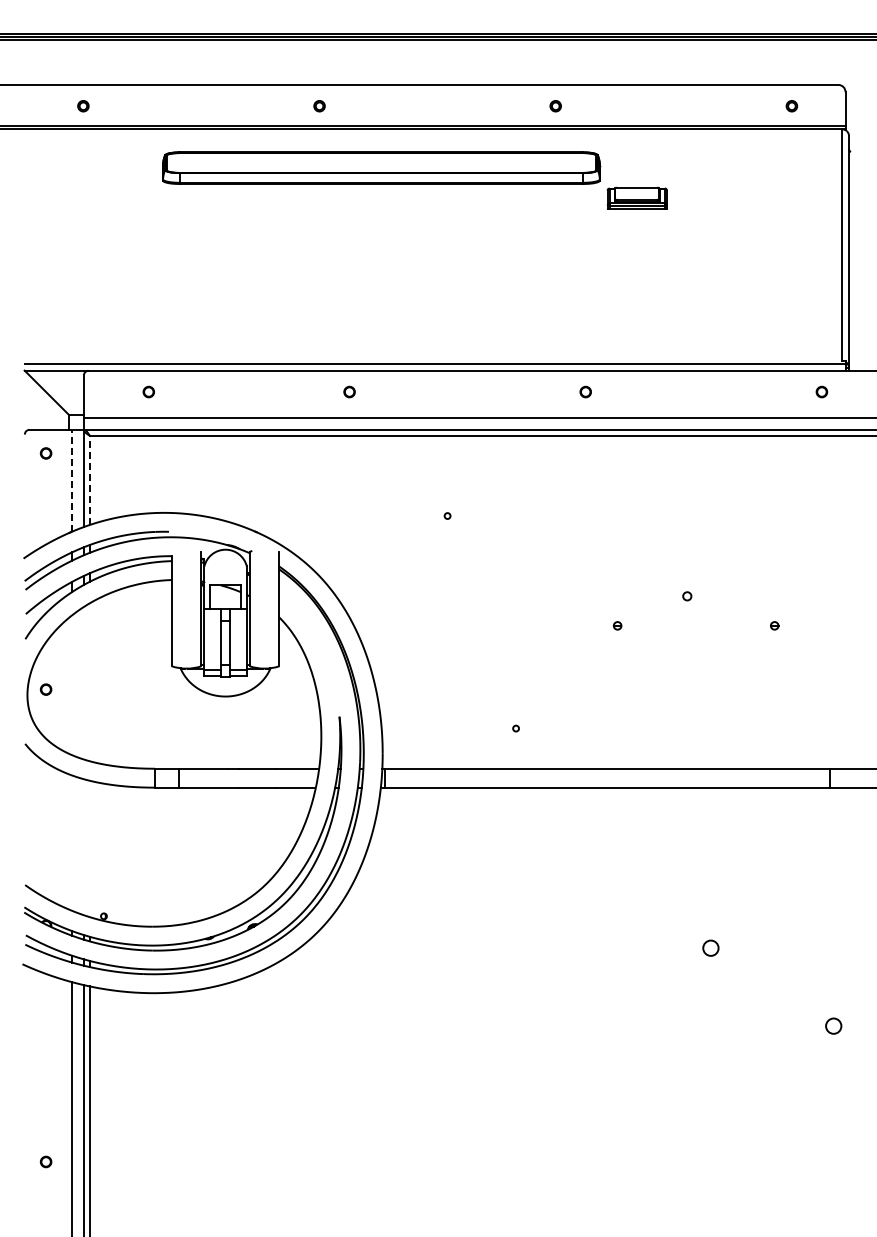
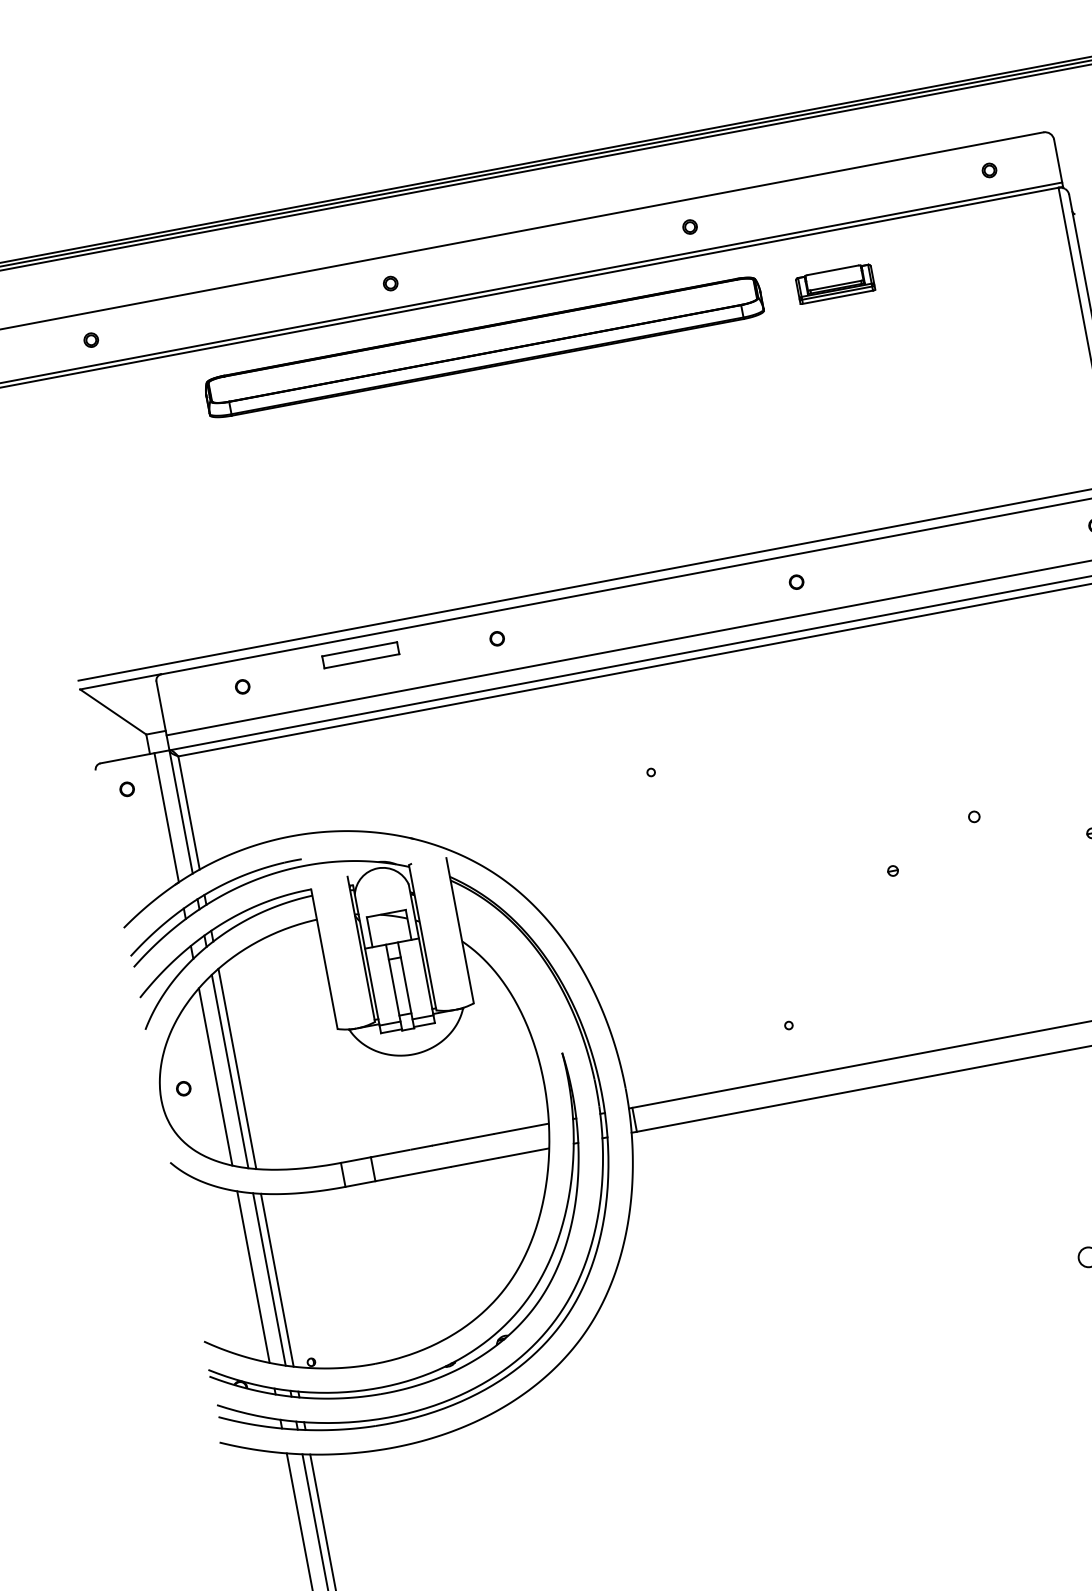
part: (636, 197) -> (834, 282), moved
part: (243, 384) -> (360, 654), added
line: (72, 480) -> (167, 817), dashed -> solid
line: (89, 480) -> (188, 813), dashed -> solid
line: (83, 682) -> (229, 1070), added
line: (89, 682) -> (237, 1069), added
line: (72, 685) -> (216, 1077), added
line: (72, 842) -> (253, 1276), added
line: (83, 847) -> (268, 1279), added
line: (89, 848) -> (276, 1279), added

